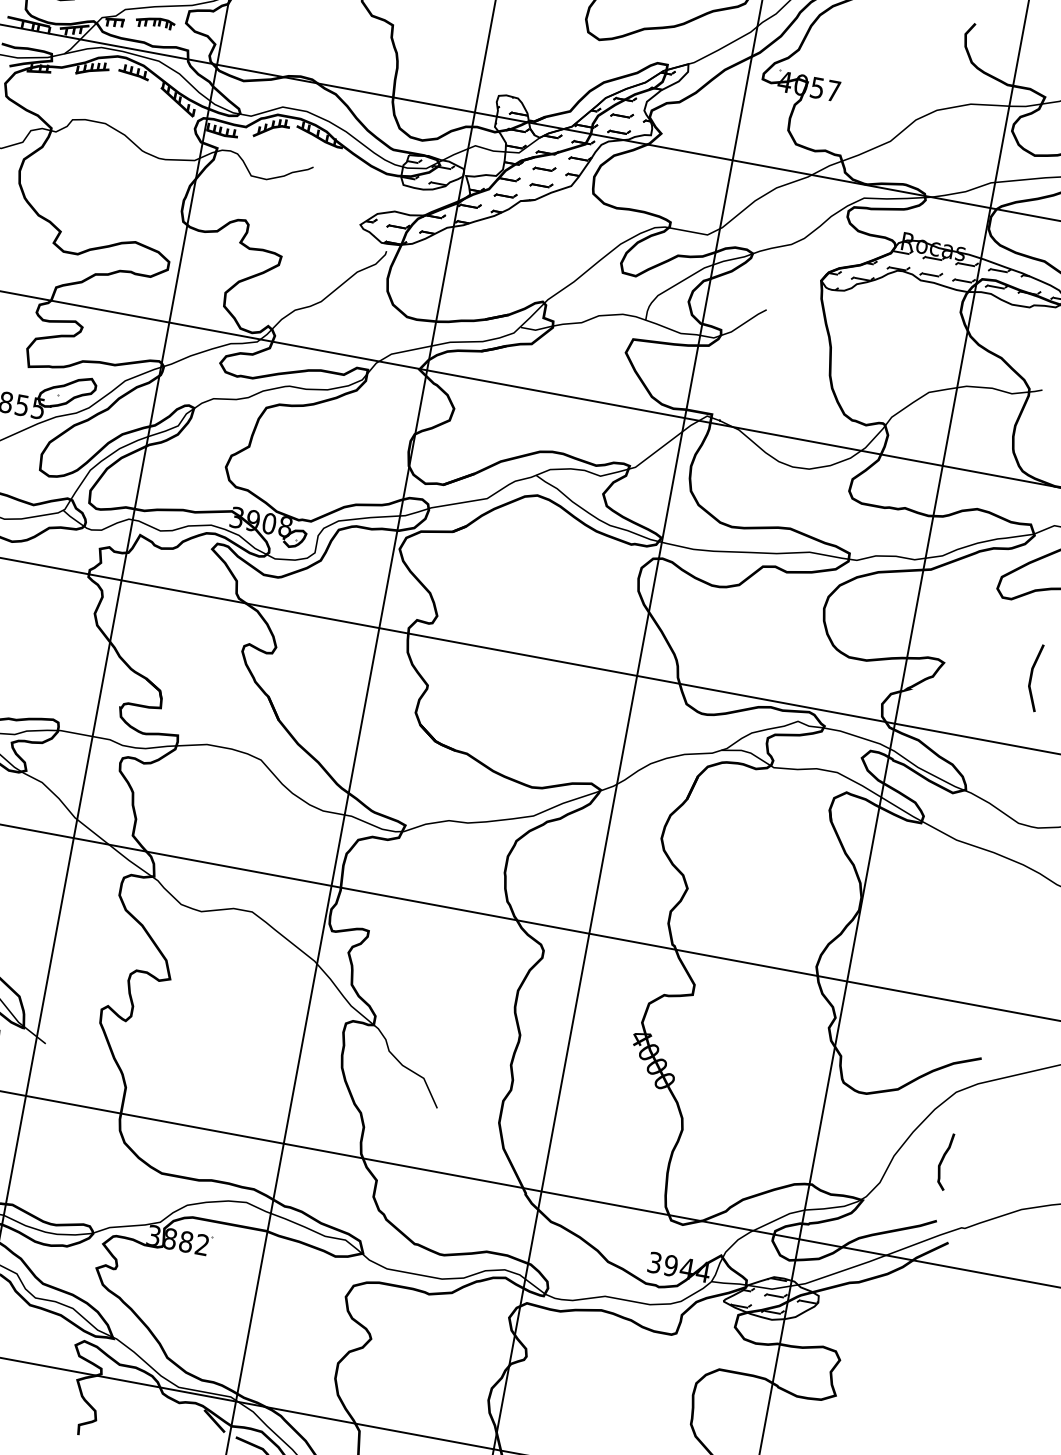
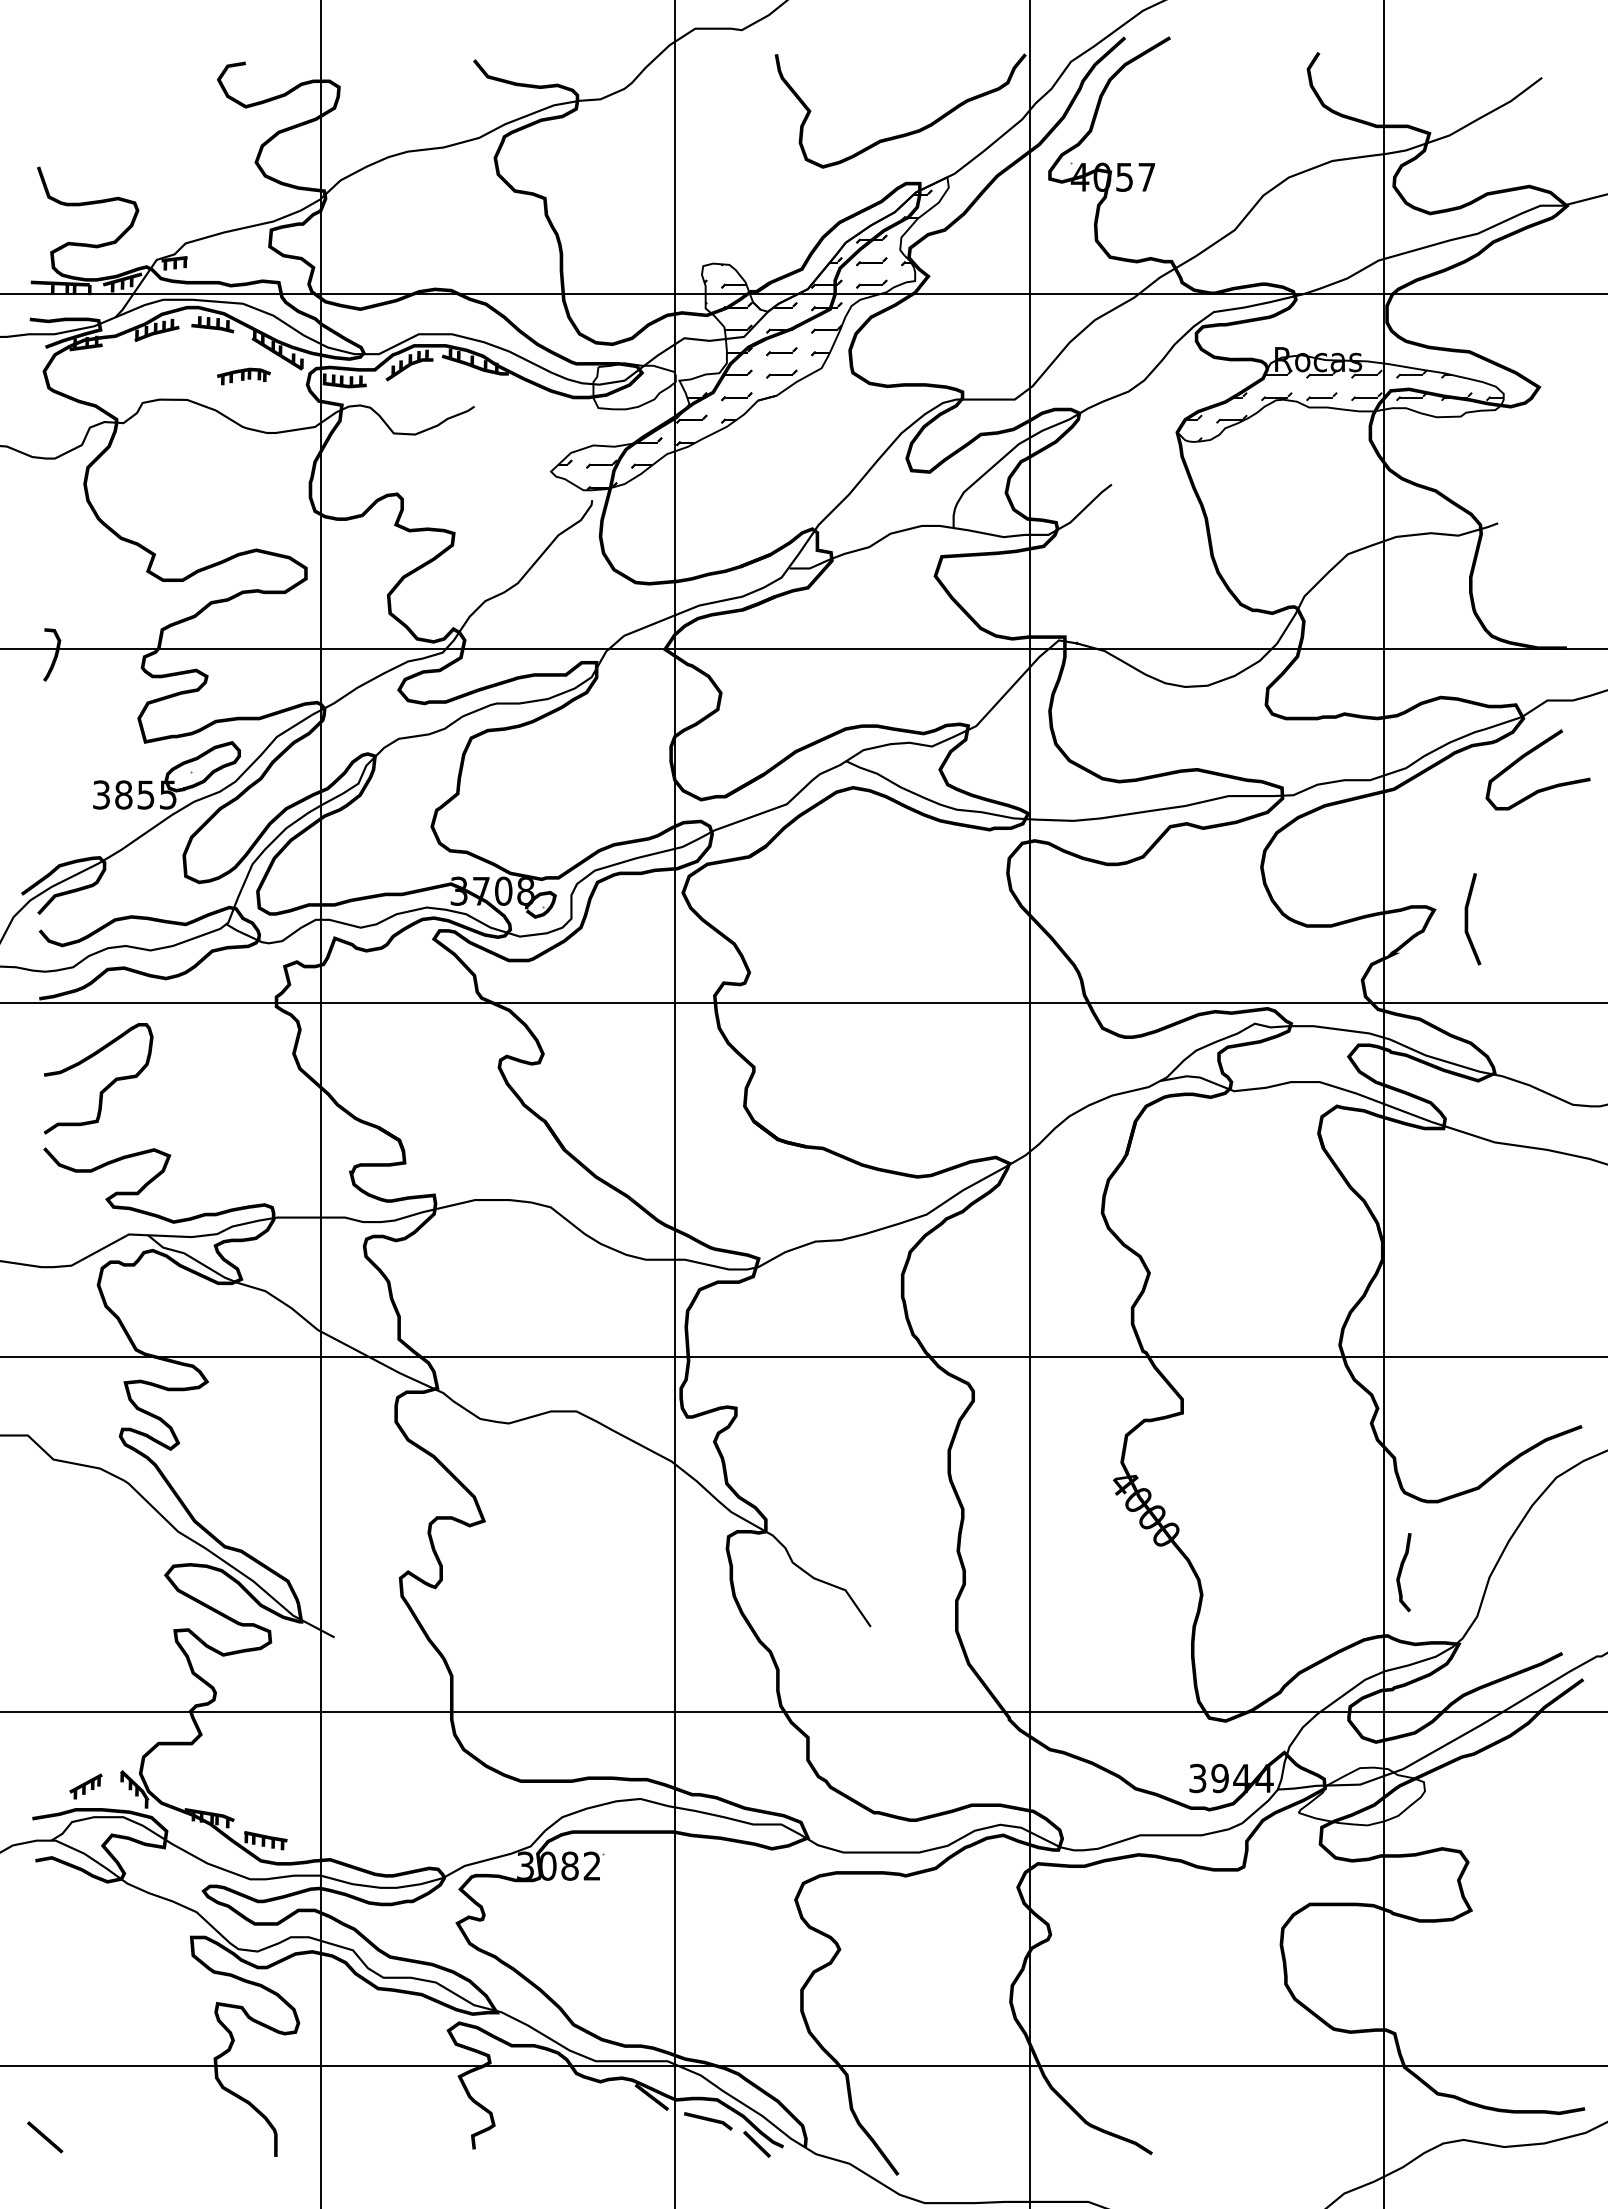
part: (155, 23) -> (243, 376), moved
hatch: (427, 172) -> (627, 385), removed
text: (253, 520) -> (481, 890), 3908 -> 3708
line: (1032, 677) -> (1468, 919), moved
curve: (942, 1161) -> (1401, 1572), moved
text: (170, 1239) -> (548, 1866), 3882 -> 3082
hatch: (775, 1296) -> (1366, 1793), removed

